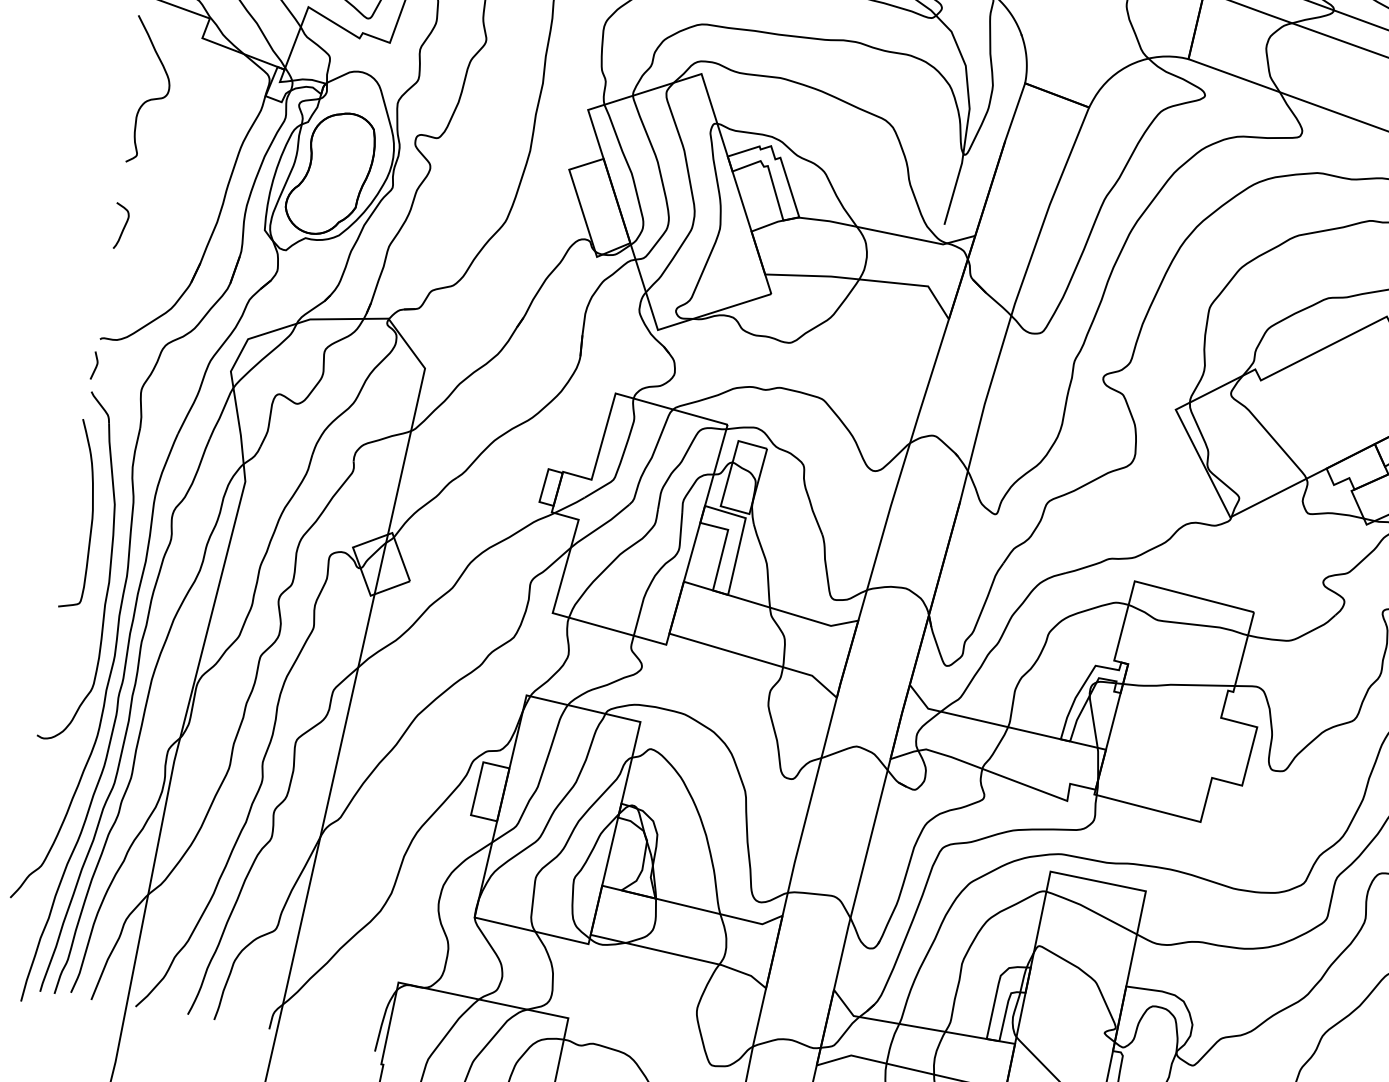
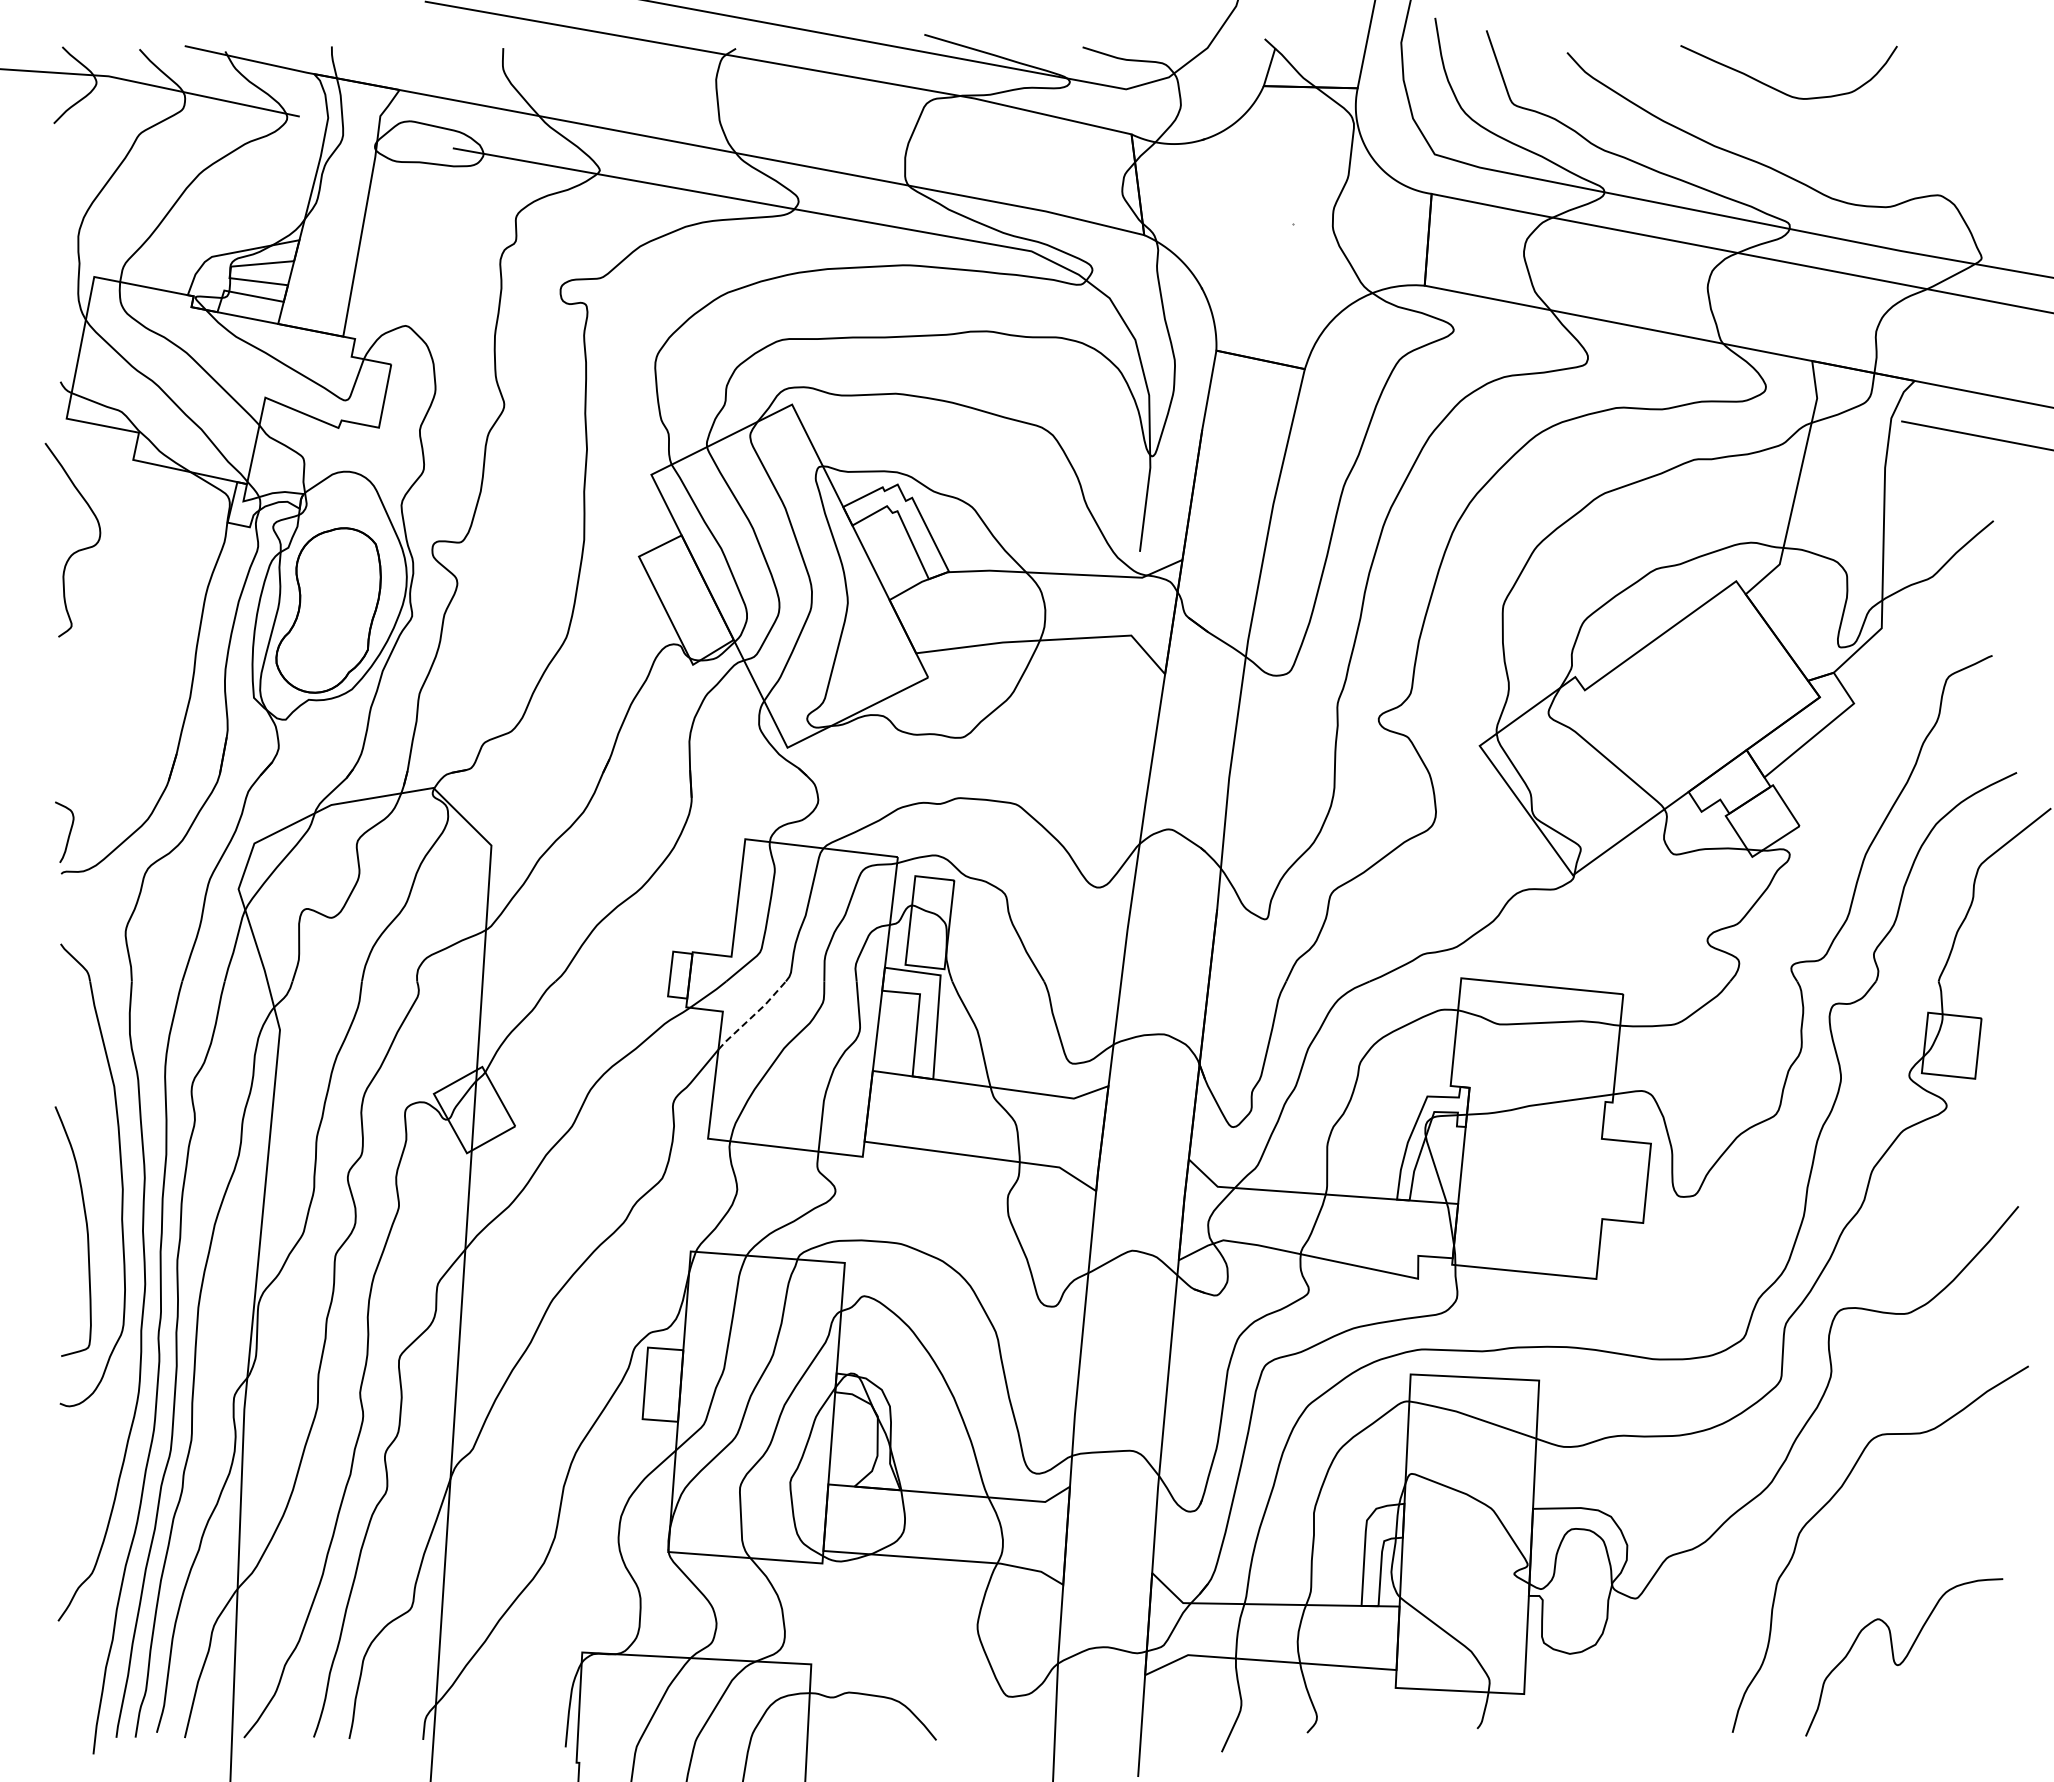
curve: (124, 226) -> (69, 831), moved
curve: (96, 365) -> (61, 909), removed
curve: (91, 516) -> (86, 1231), moved
line: (600, 526) -> (752, 1016), solid -> dashed

